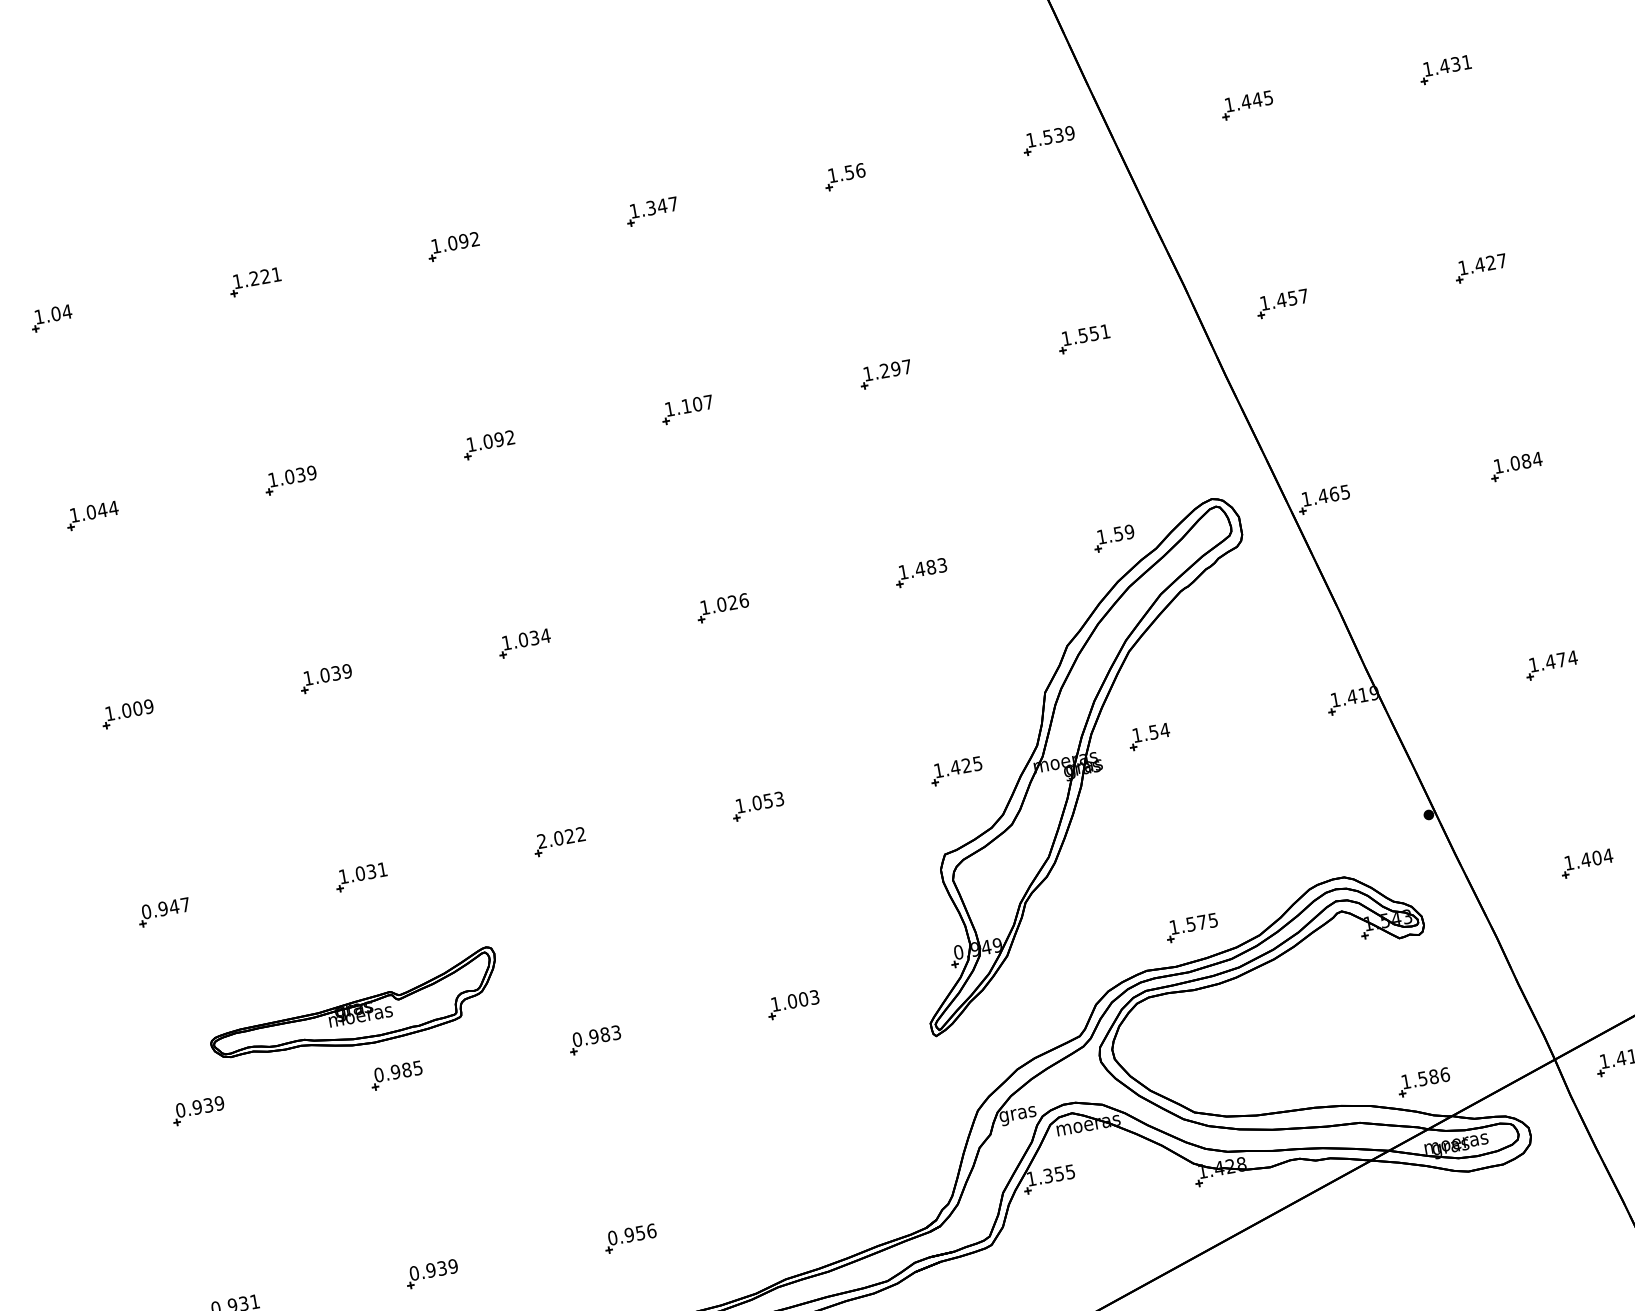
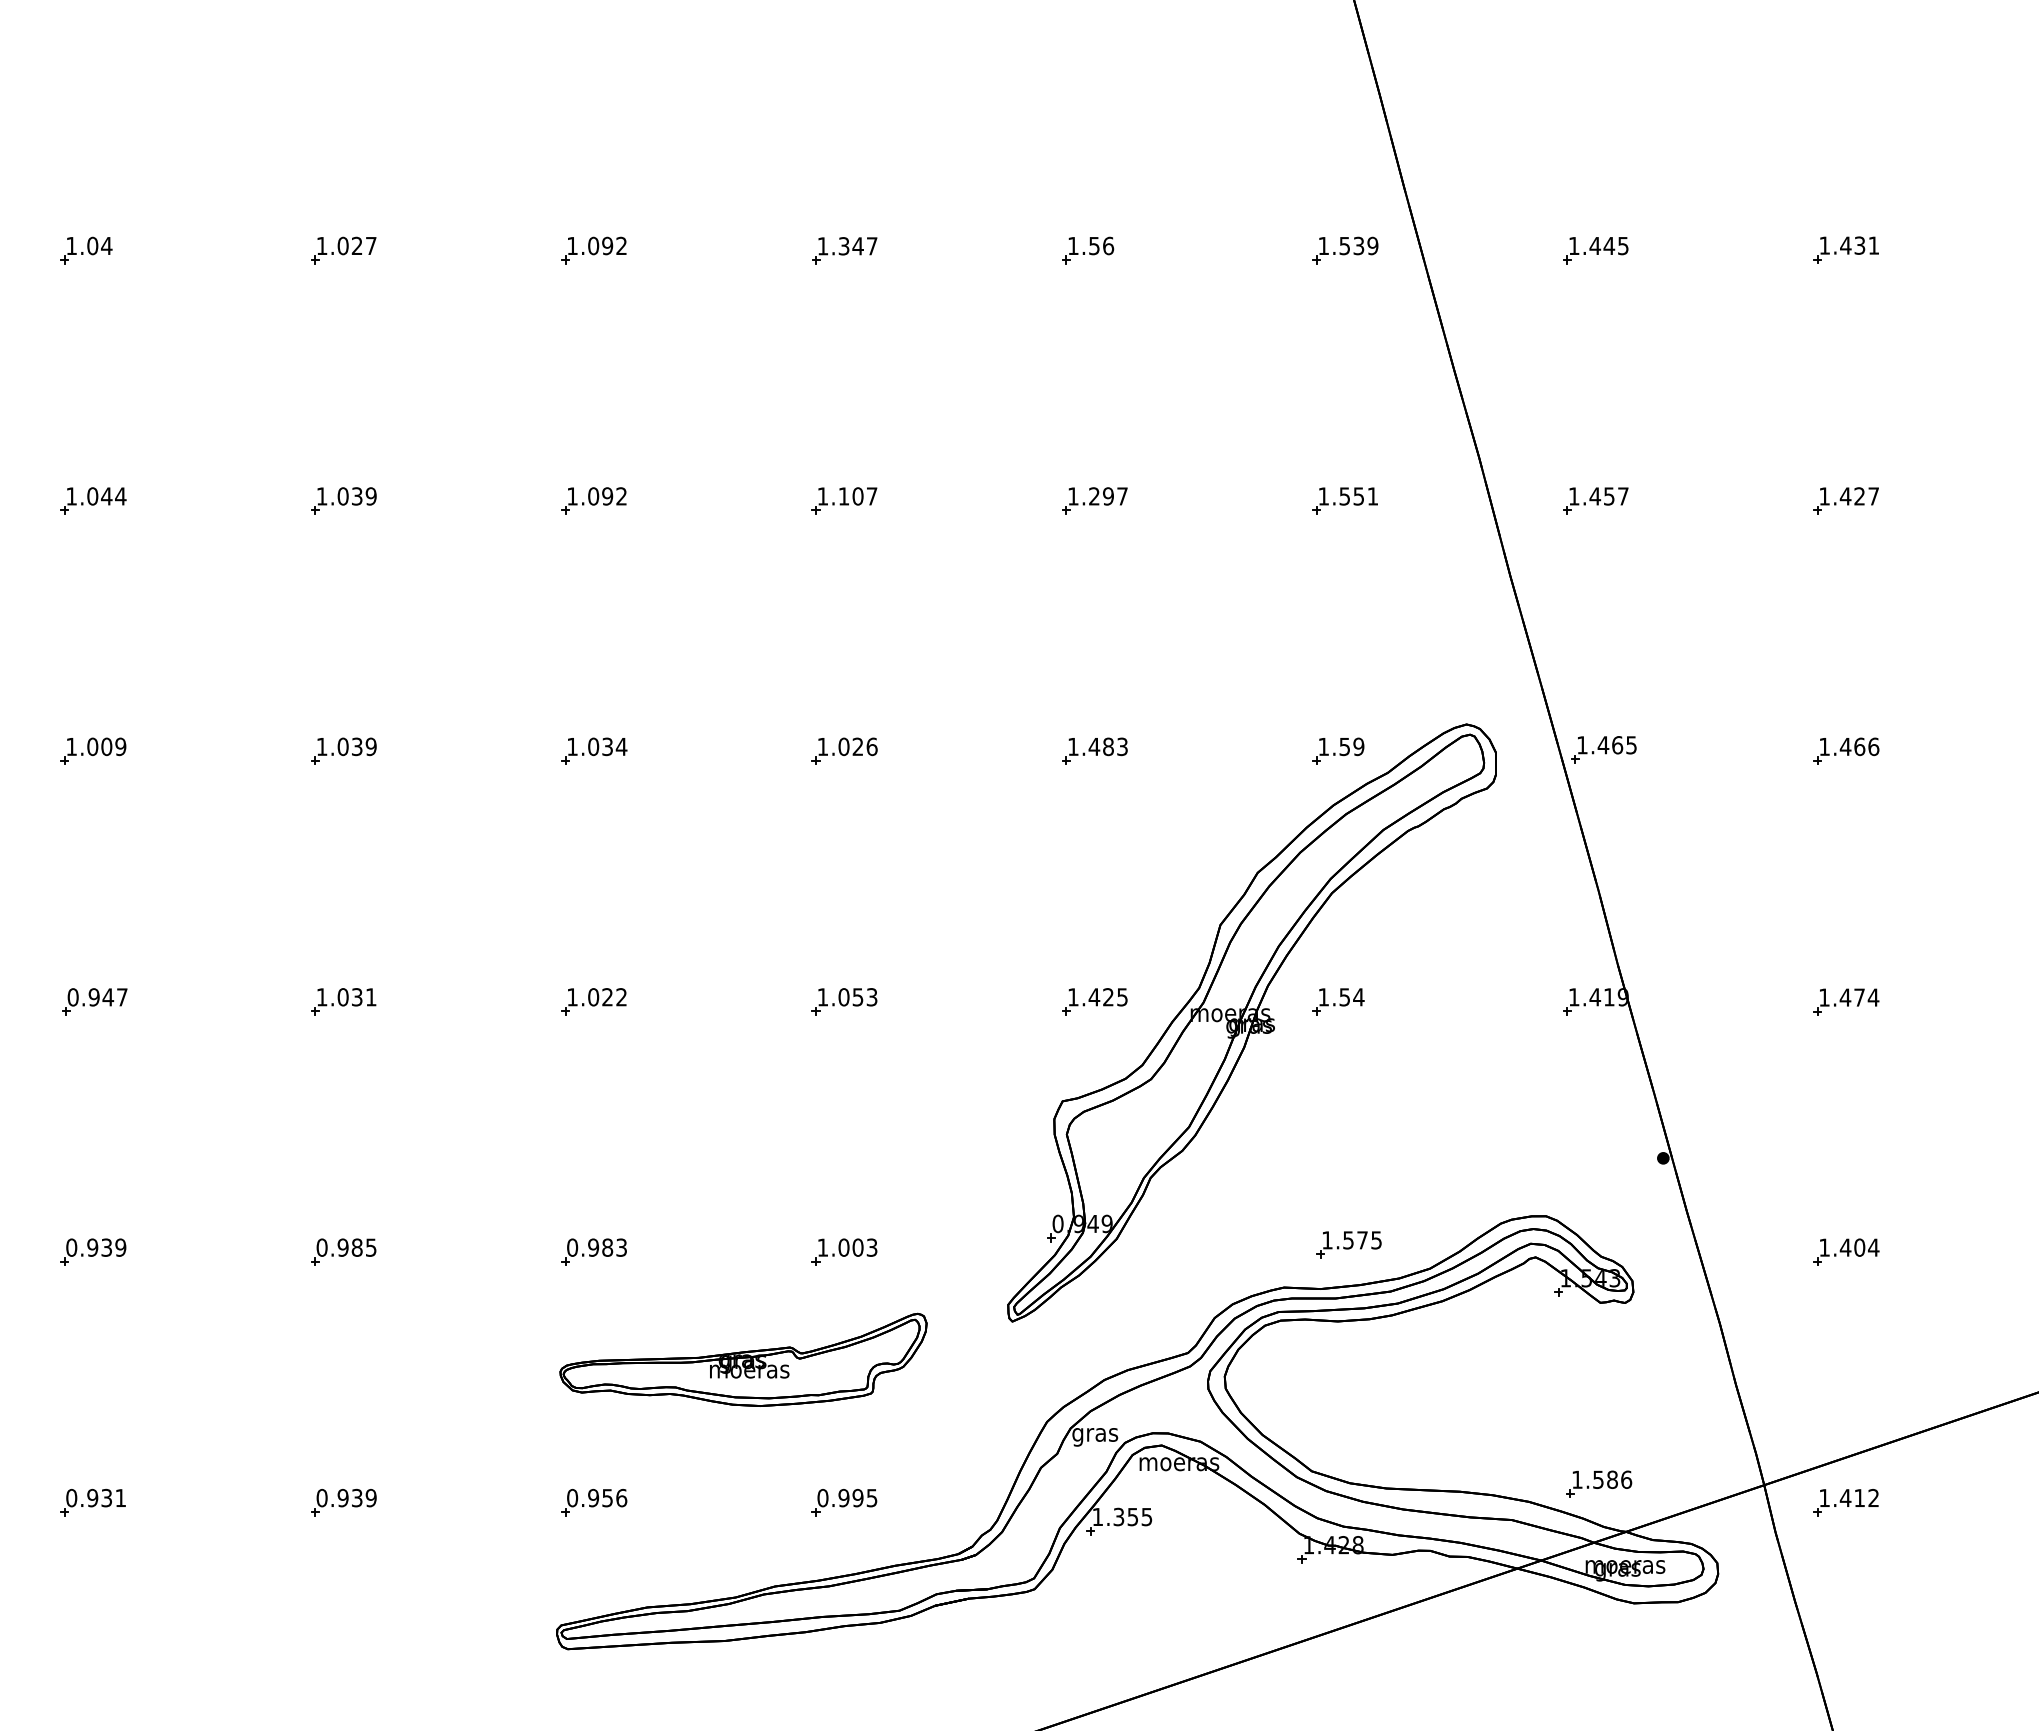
text: (264, 276) -> (356, 245), 1.221 -> 1.027
text: (1526, 461) -> (1859, 746), 1.084 -> 1.466
text: (542, 841) -> (572, 997), 2.022 -> 1.022
part: (354, 1008) -> (743, 1359), moved
part: (828, 1203) -> (844, 1502), added

